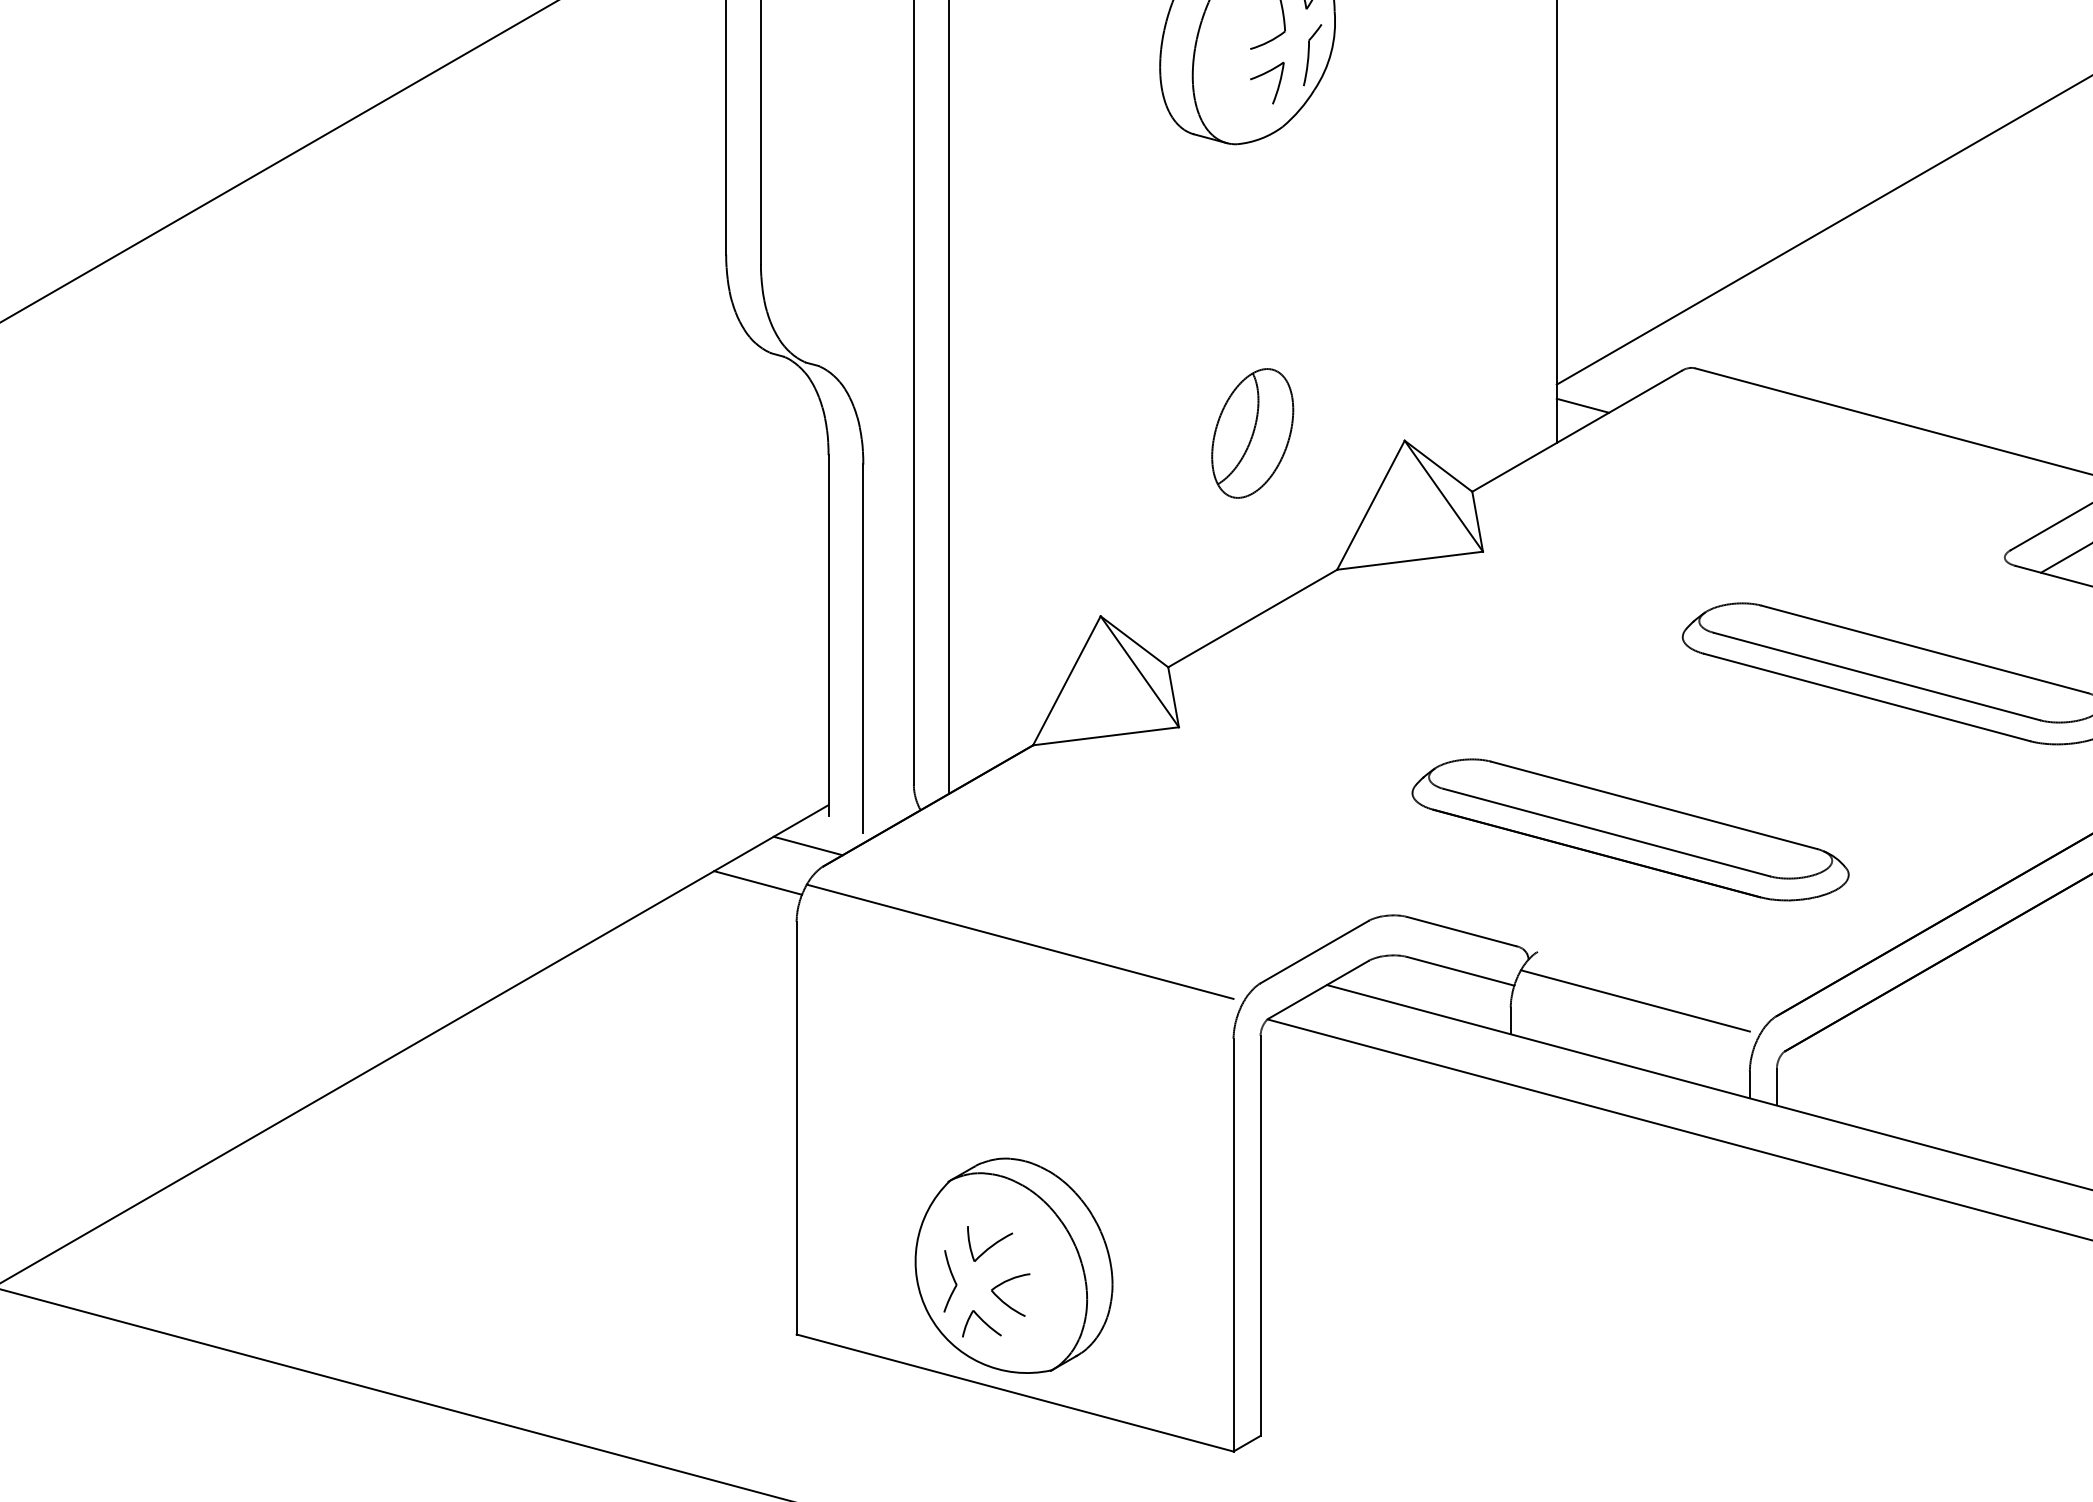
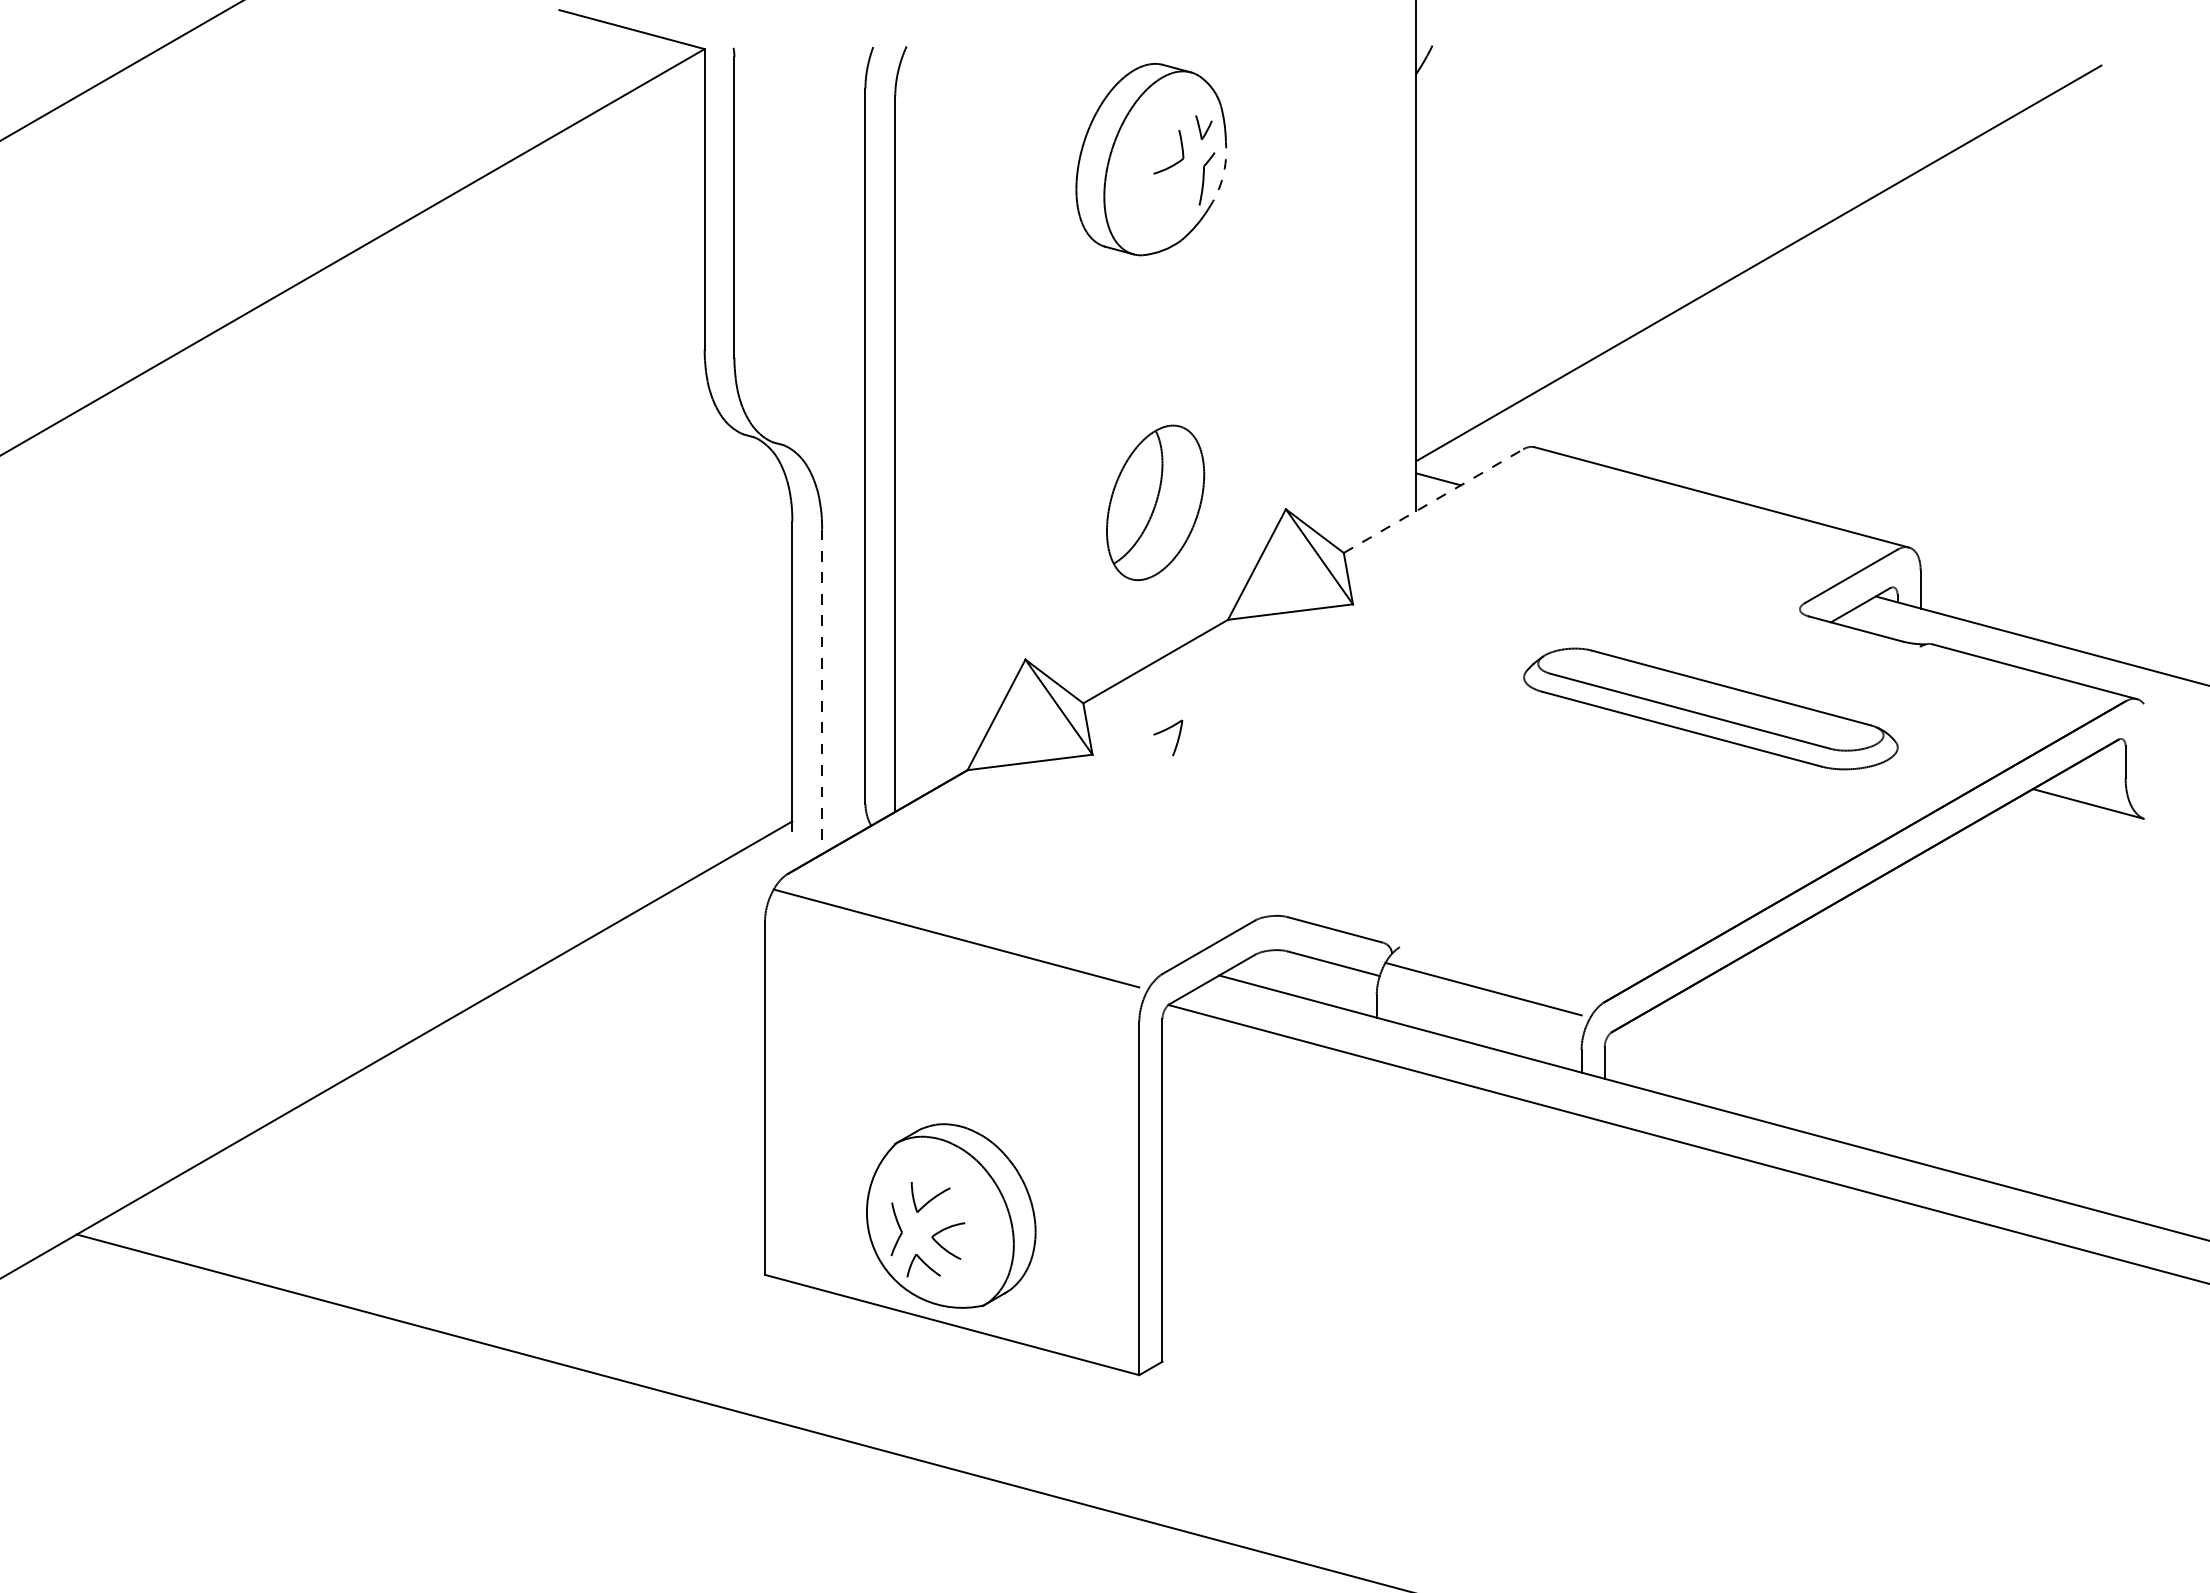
arc: (1330, 52) -> (1222, 176), solid -> dashed
part: (1262, 75) -> (1164, 731), moved
line: (1577, 431) -> (1433, 501), solid -> dashed
part: (1252, 433) -> (1155, 503), size x1.4
line: (863, 648) -> (822, 687), solid -> dashed
part: (1630, 829) -> (1479, 842), removed
line: (807, 846) -> (774, 856), removed
line: (757, 882) -> (731, 887), removed

